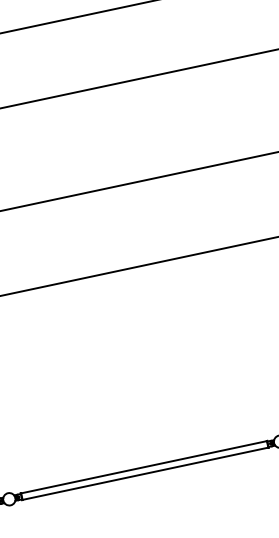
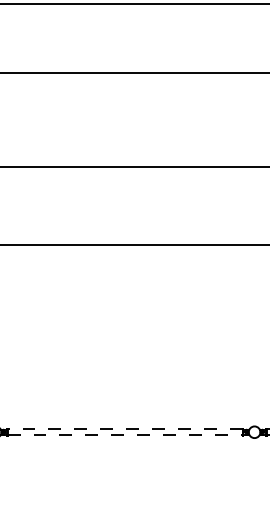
line: (144, 467) -> (125, 429), solid -> dashed
line: (145, 473) -> (125, 435), solid -> dashed

